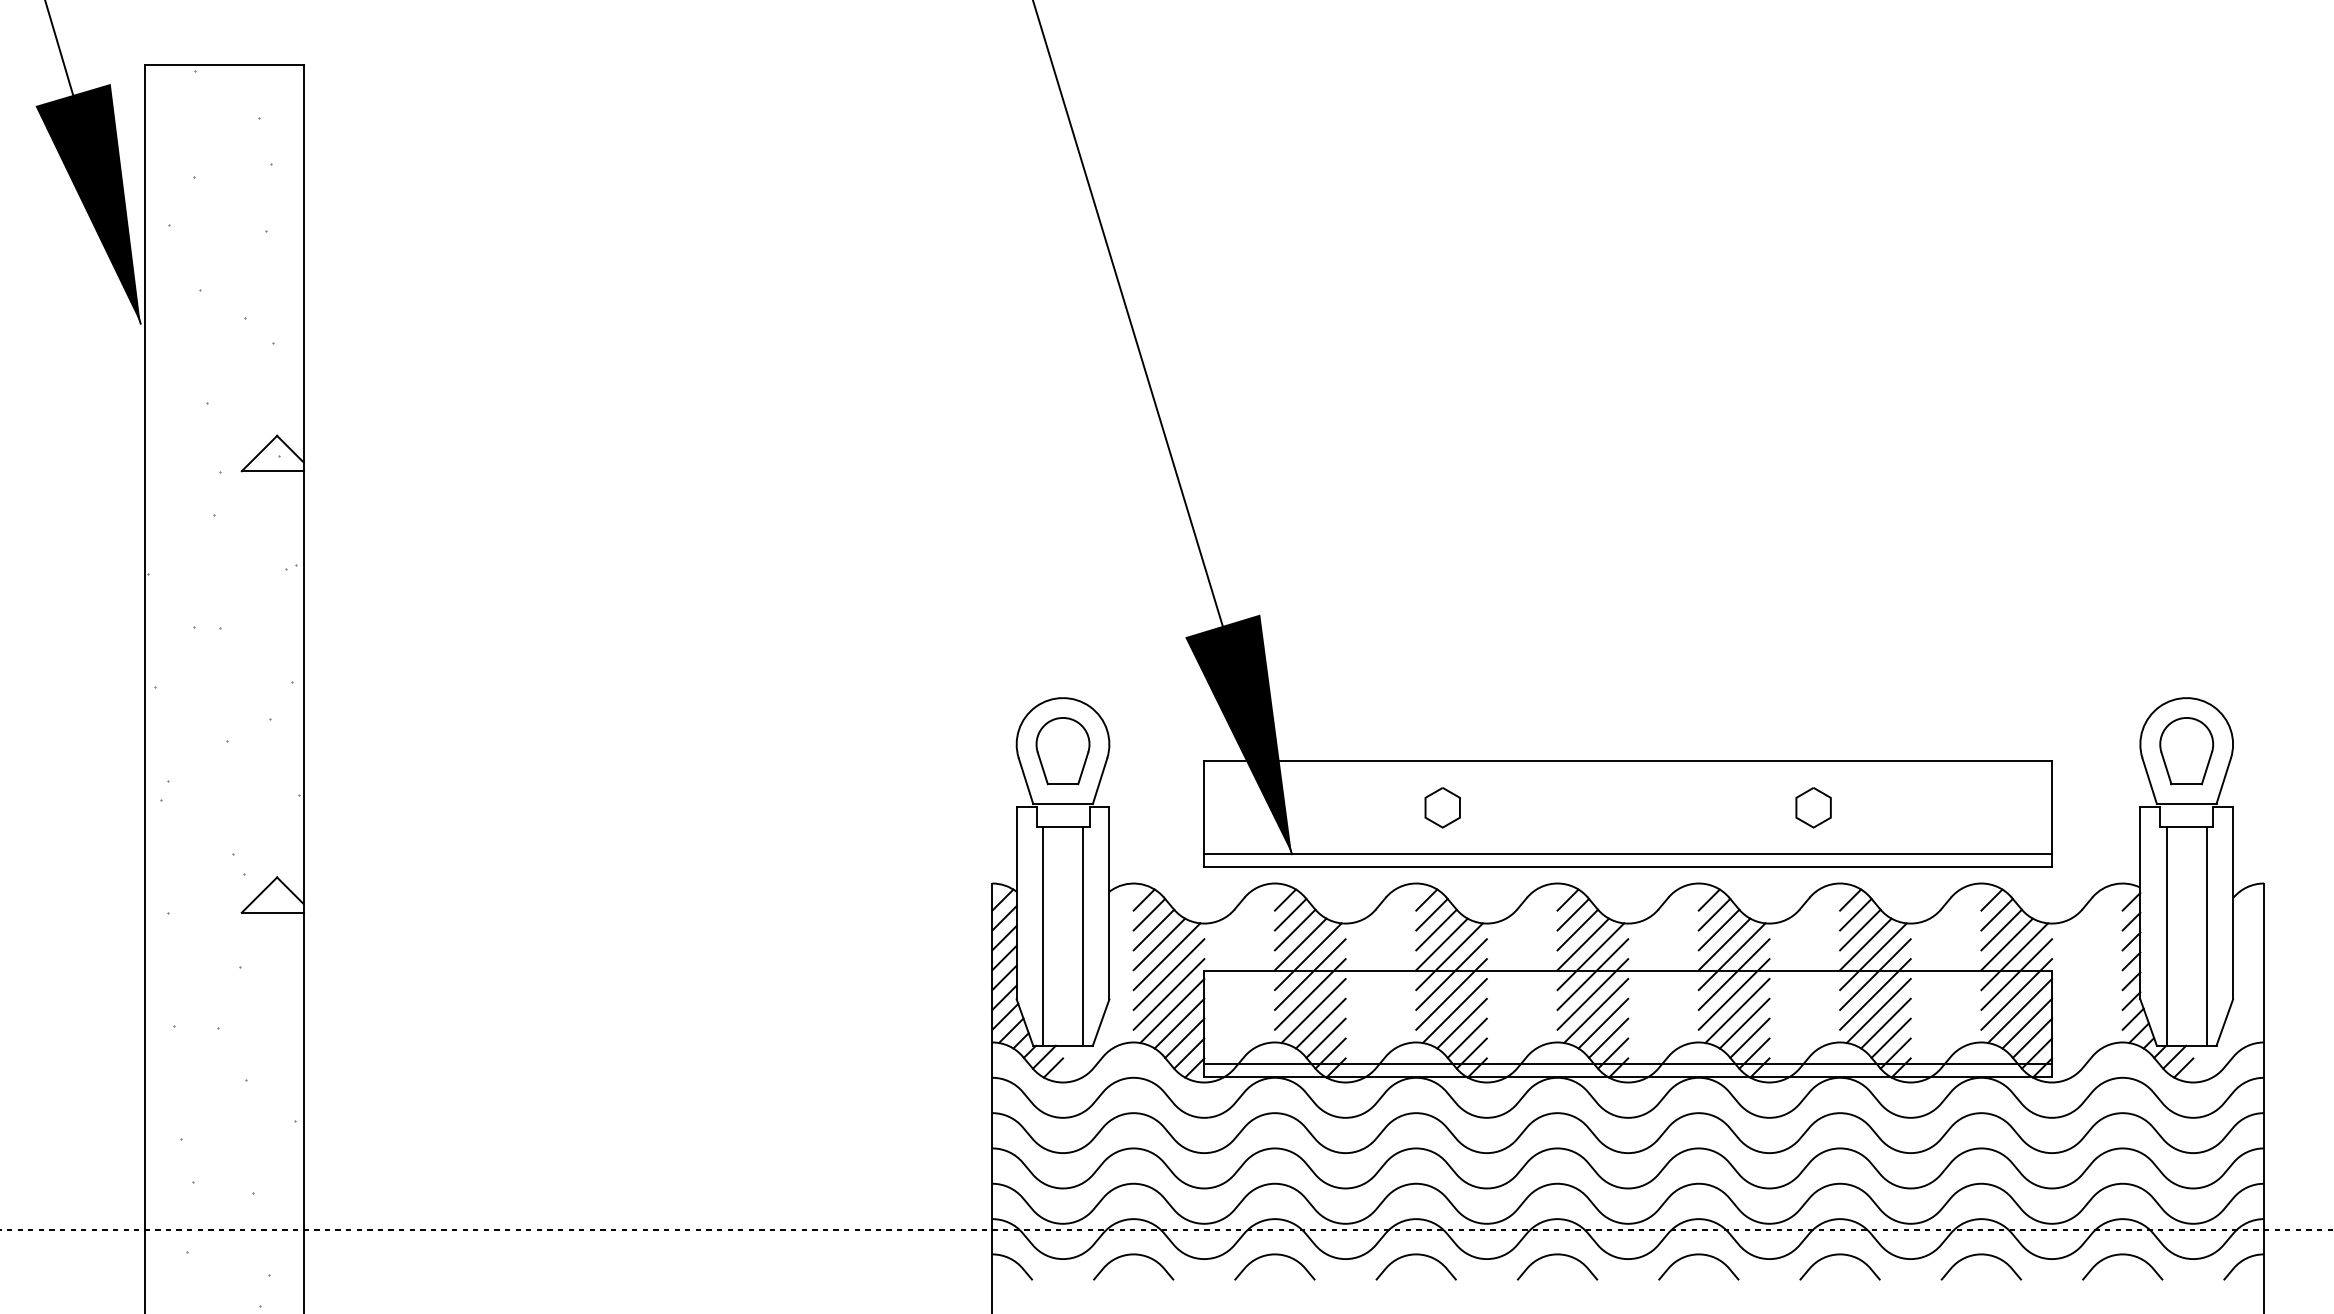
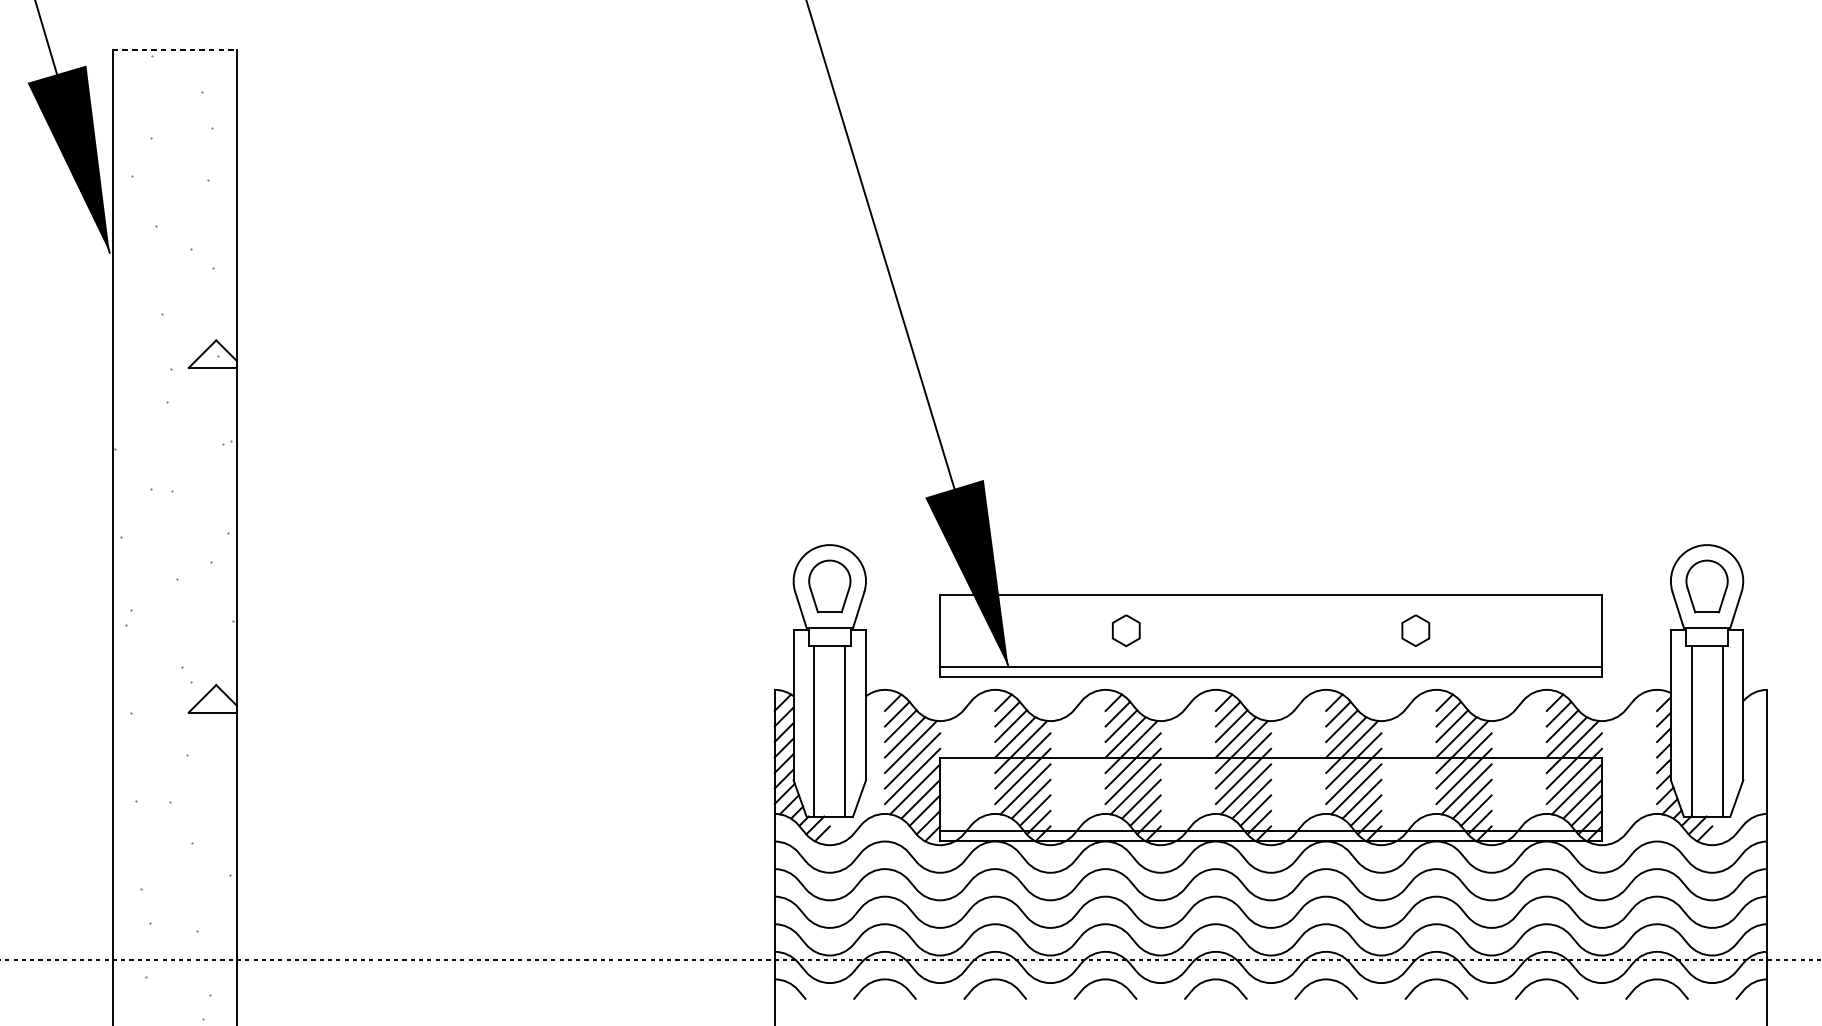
line: (224, 64) -> (175, 50), solid -> dashed

